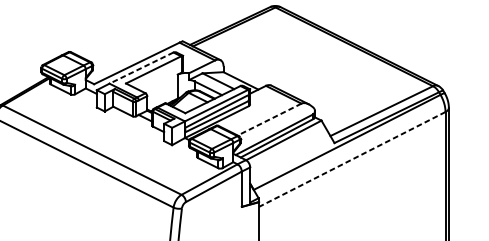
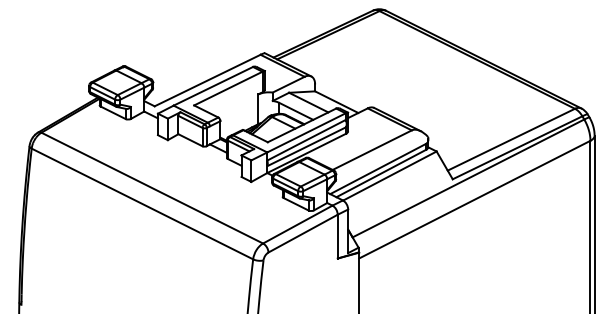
line: (140, 68) -> (212, 86), dashed -> solid
line: (269, 119) -> (371, 150), dashed -> solid
line: (352, 159) -> (474, 199), dashed -> solid

